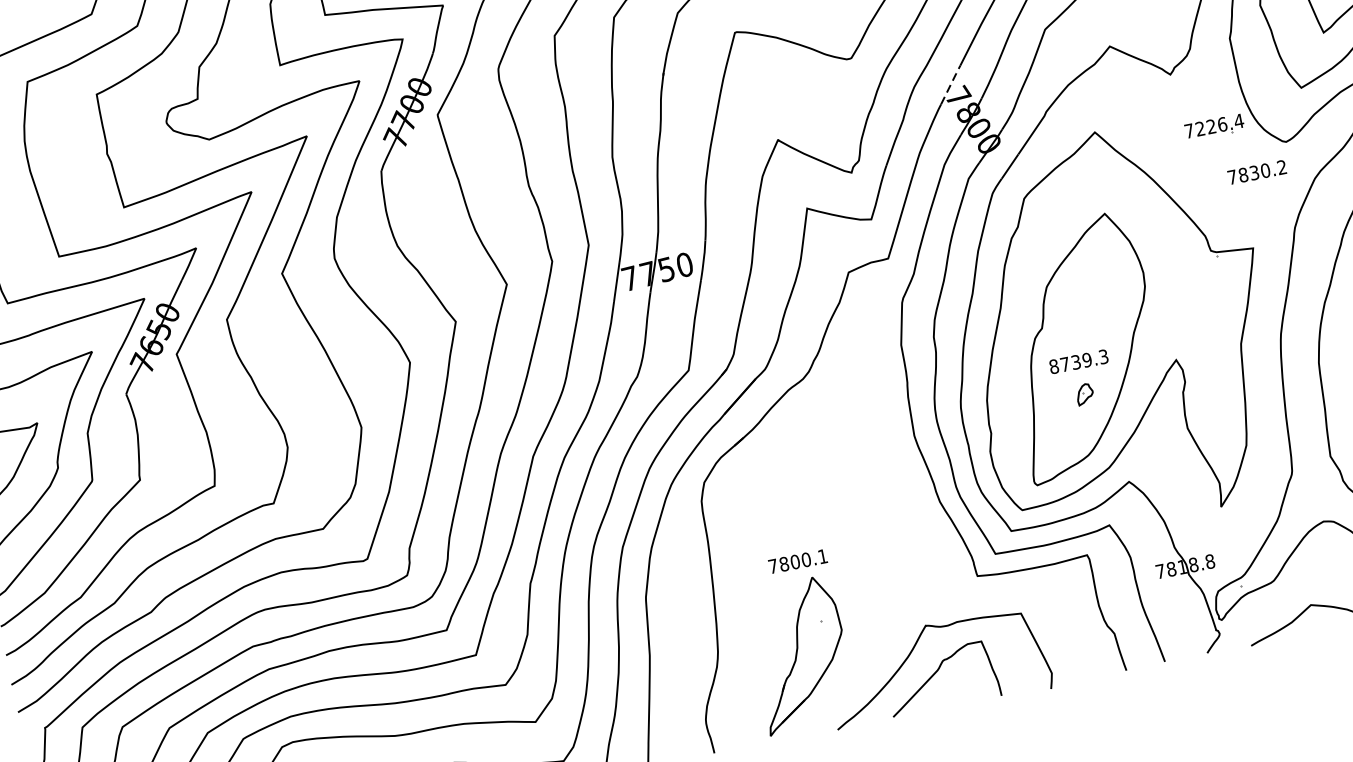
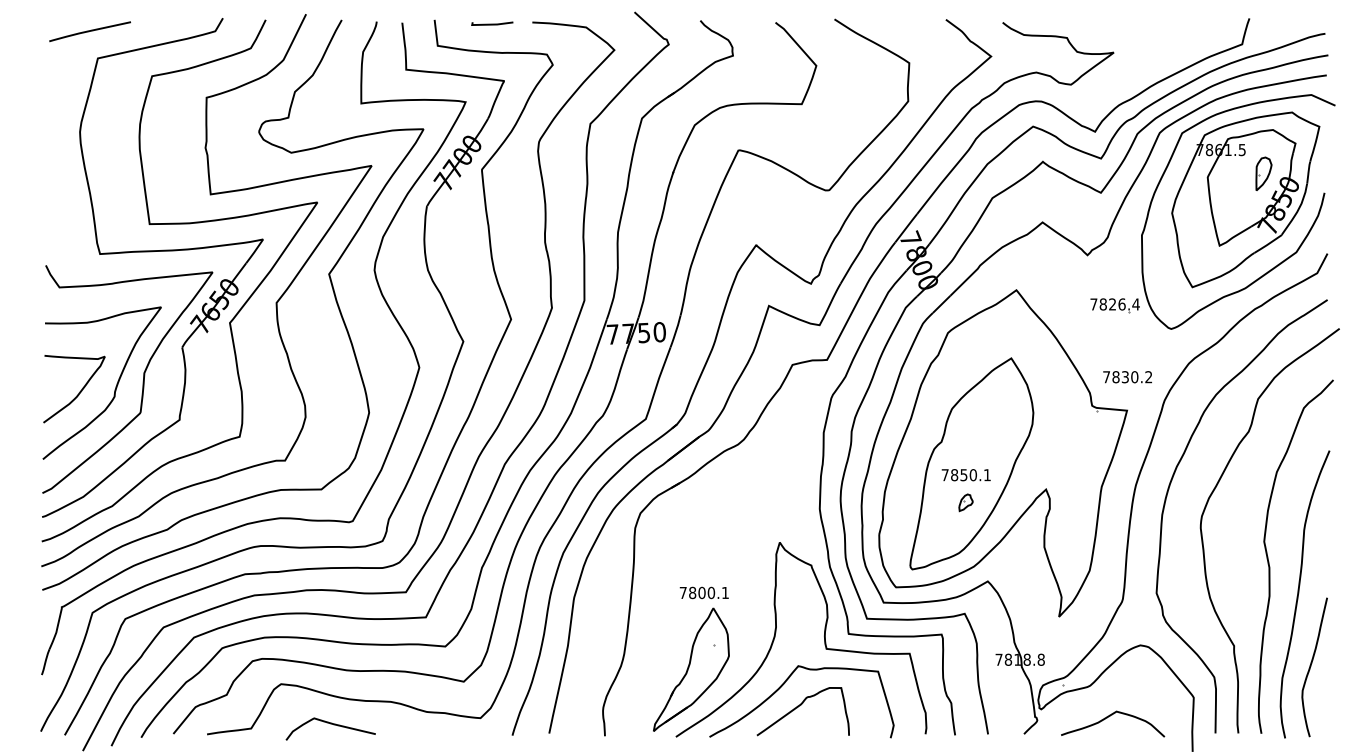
line: (950, 84) -> (906, 227), dashed -> solid
text: (1199, 129) -> (1102, 304), 7226.4 -> 7826.4
text: (1257, 172) -> (1127, 377), moved
text: (1078, 362) -> (965, 475), 8739.3 -> 7850.1
curve: (950, 588) -> (824, 639), added

